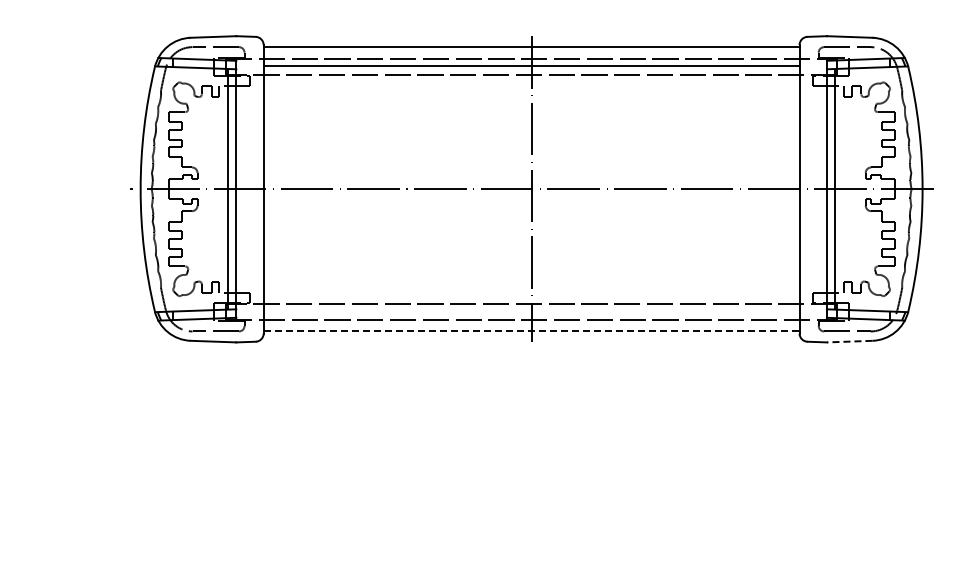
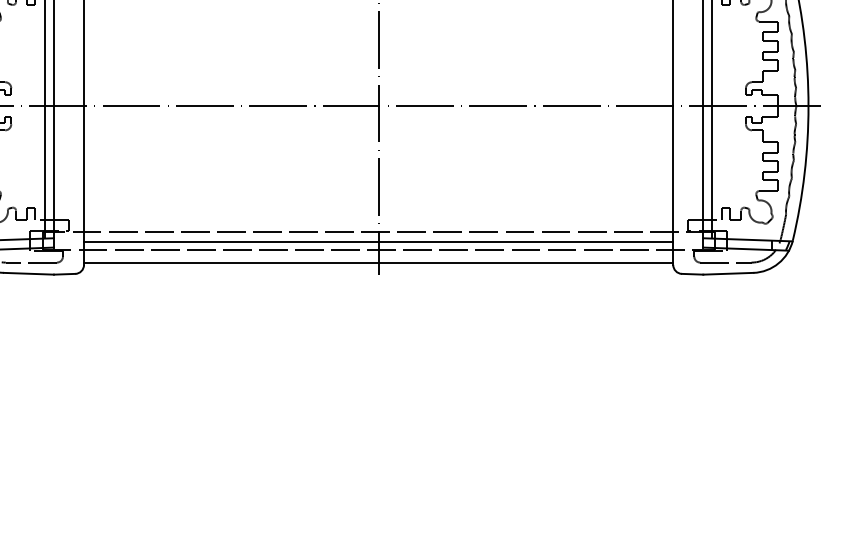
line: (531, 312) -> (378, 241), added
line: (531, 331) -> (378, 262), dashed -> solid
line: (849, 341) -> (728, 273), dashed -> solid

